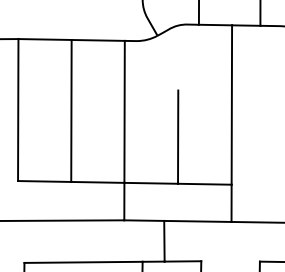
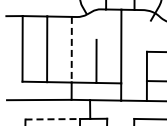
line: (124, 111) -> (71, 49), solid -> dashed
line: (85, 262) -> (53, 119), solid -> dashed

